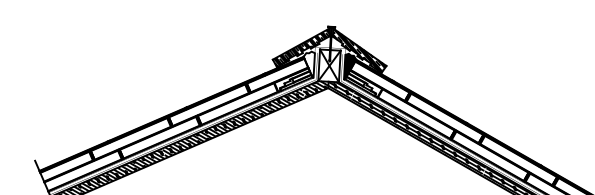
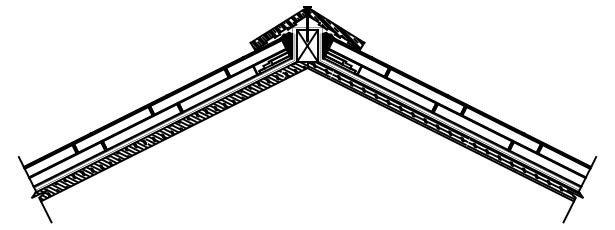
fill: (308, 64) -> (286, 45), added

